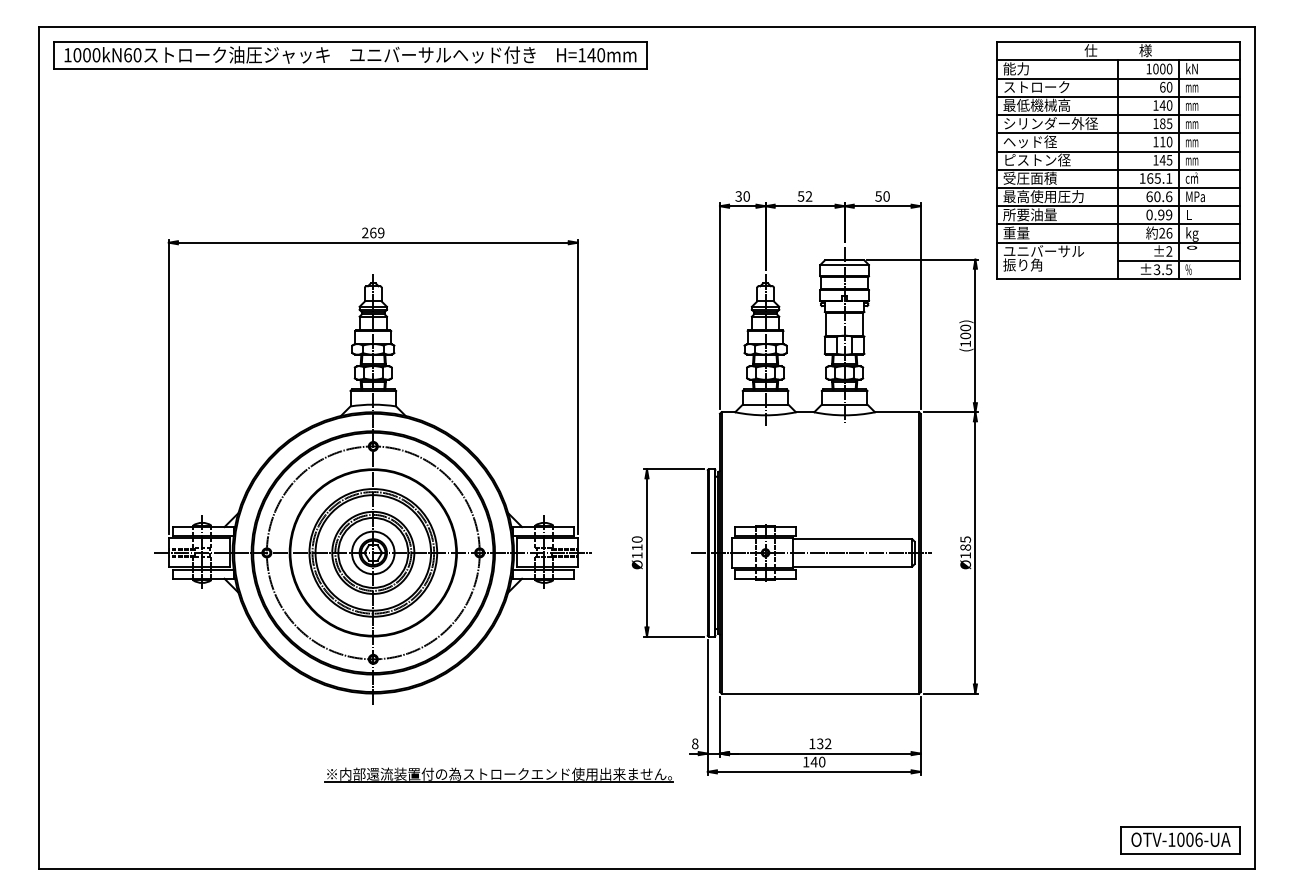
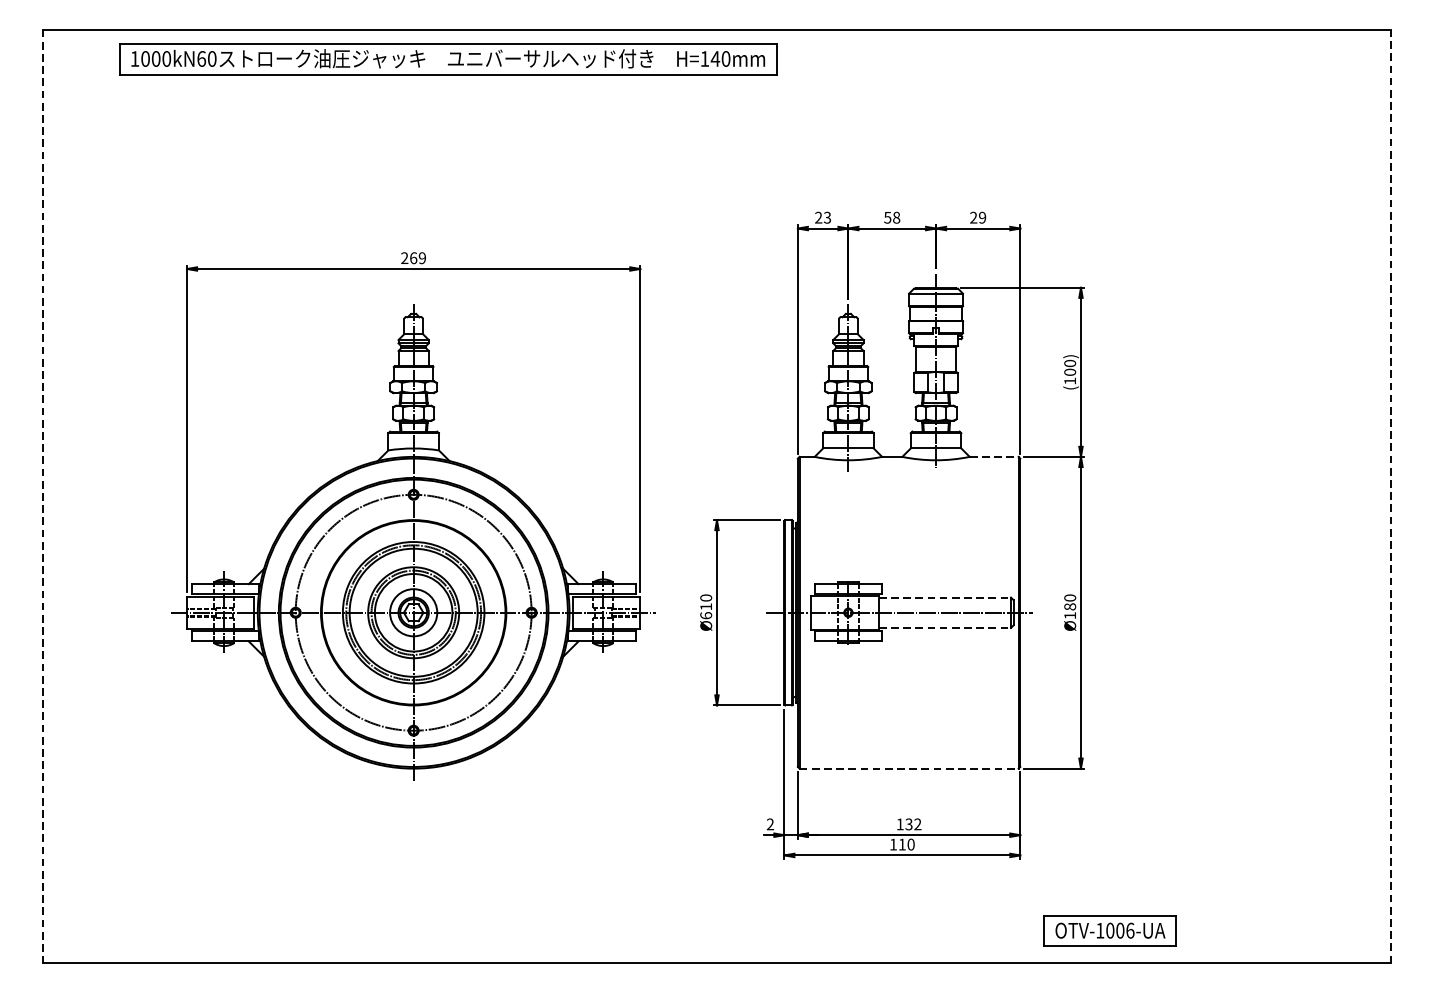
part: (350, 55) -> (448, 59), moved
part: (1118, 160) -> (1239, 177), removed
text: (742, 196) -> (822, 217), 30 -> 23
text: (808, 196) -> (895, 217), 52 -> 58
text: (882, 196) -> (978, 217), 50 -> 29
line: (897, 412) -> (994, 457), solid -> dashed
line: (1255, 447) -> (1391, 495), solid -> dashed
line: (38, 448) -> (42, 497), solid -> dashed
line: (852, 539) -> (944, 597), solid -> dashed
text: (965, 539) -> (1069, 597), Ø185 -> Ø180
text: (636, 555) -> (705, 615), Ø110 -> Ø610
line: (852, 566) -> (944, 627), solid -> dashed
line: (820, 693) -> (909, 768), solid -> dashed
text: (695, 743) -> (770, 824), 8 -> 2
text: (813, 761) -> (901, 843), 140 -> 110
part: (498, 774) -> (552, 858), removed
part: (1180, 840) -> (1109, 931), moved

